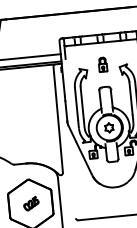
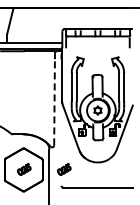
part: (102, 64) -> (97, 55), removed
line: (58, 122) -> (54, 101), solid -> dashed
part: (77, 198) -> (64, 168), added

